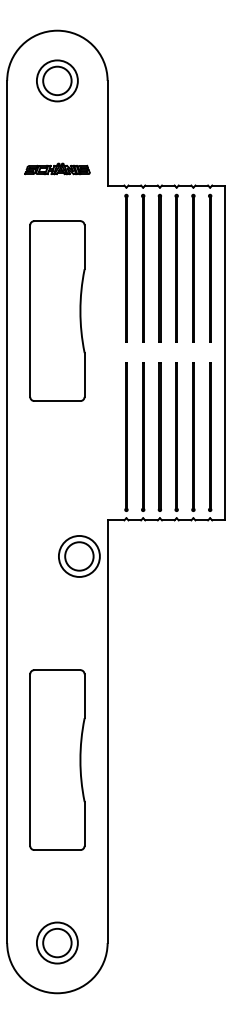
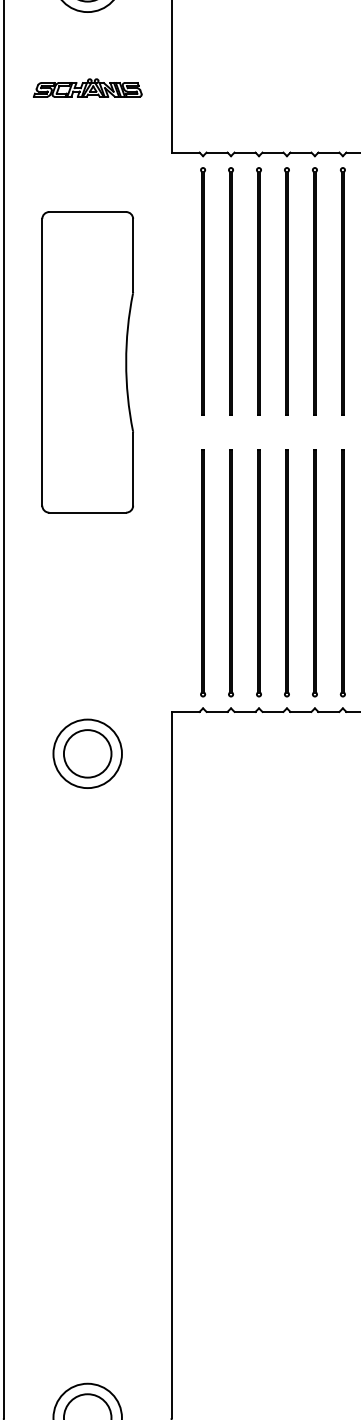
part: (57, 168) -> (87, 87), moved
part: (79, 556) -> (87, 753), moved
part: (57, 759) -> (87, 1111), removed

